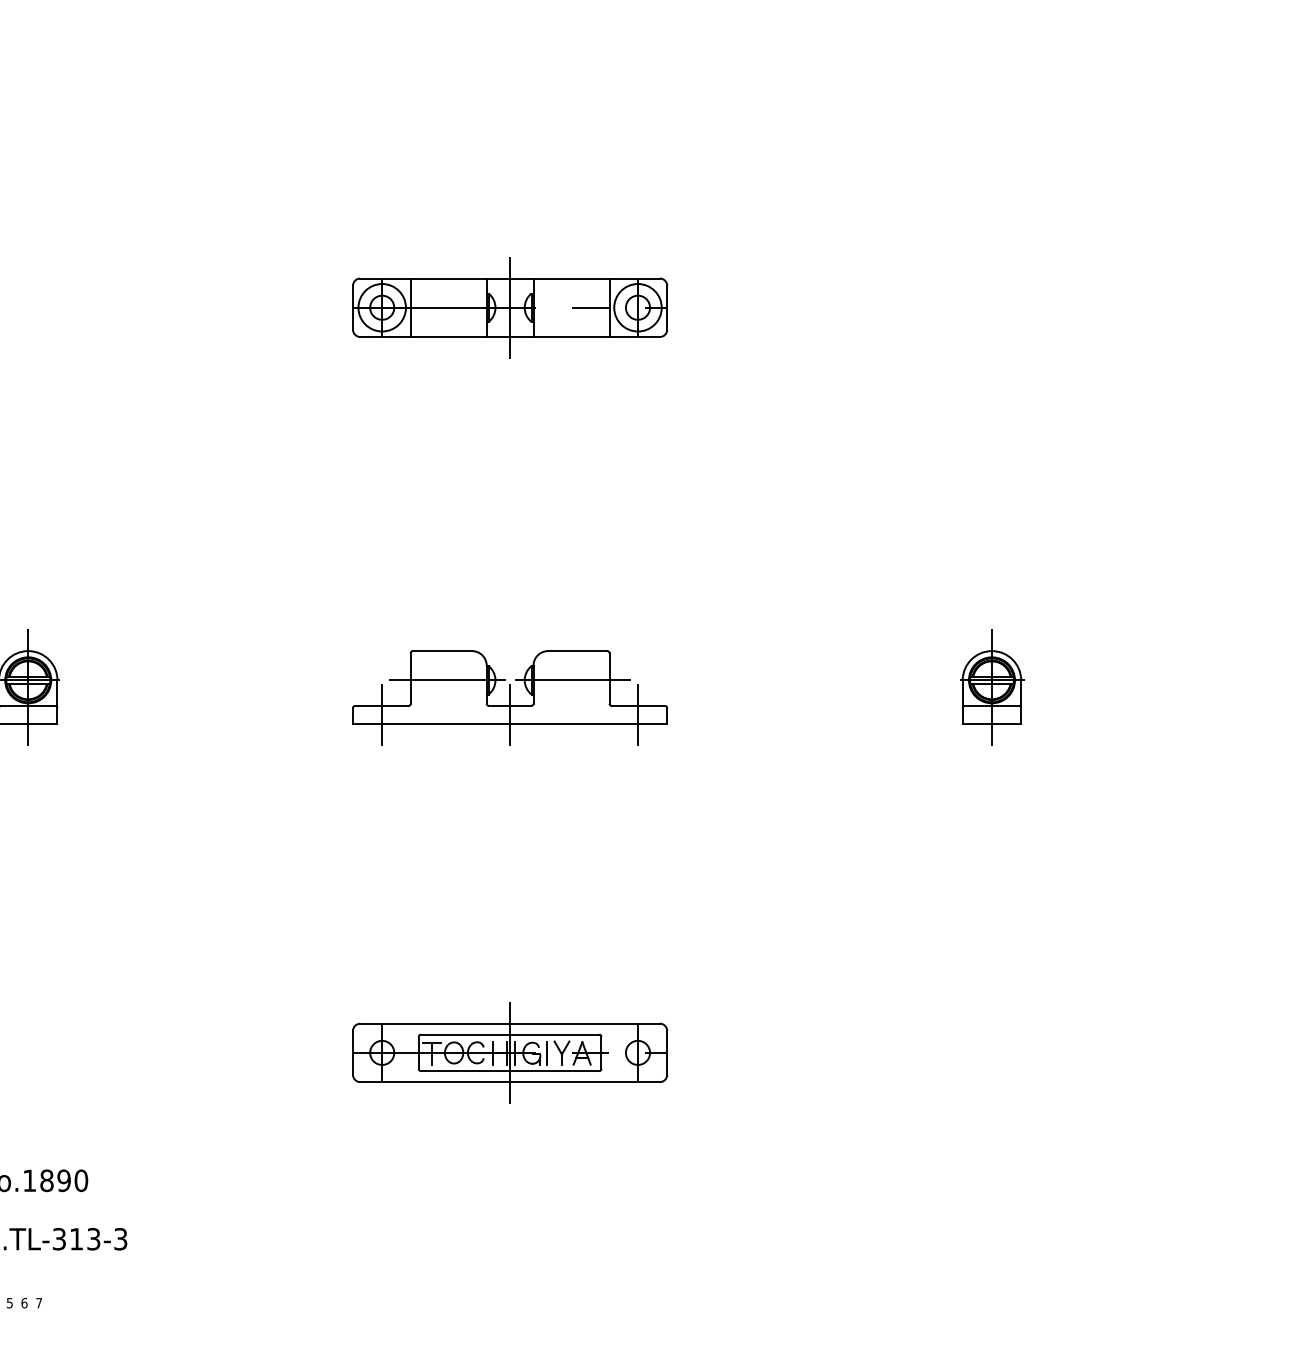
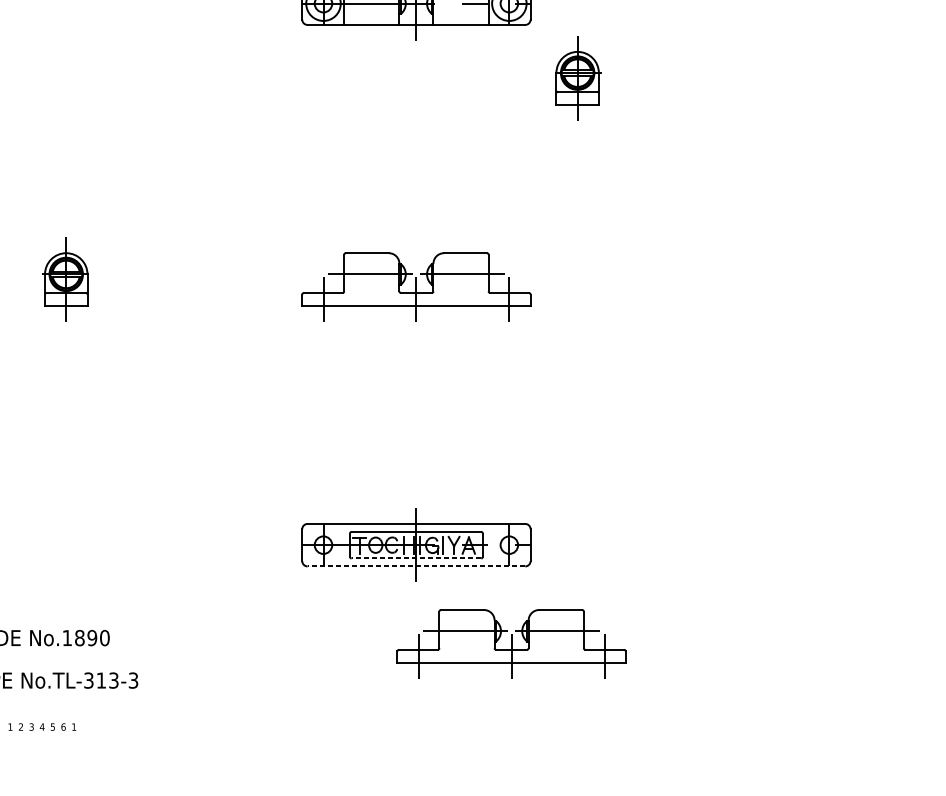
part: (992, 687) -> (578, 78), moved
line: (509, 1071) -> (415, 558), solid -> dashed
line: (510, 1082) -> (416, 566), solid -> dashed
part: (640, 1188) -> (511, 643), added
text: (38, 1303) -> (73, 727), 7 -> 1

